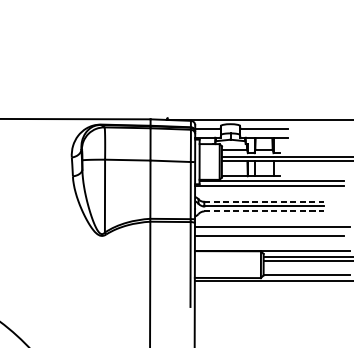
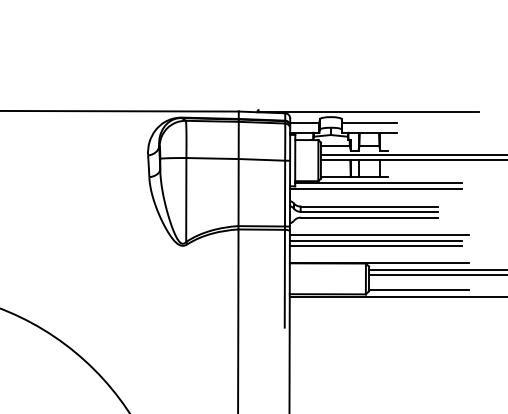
line: (264, 201) -> (369, 206), dashed -> solid
line: (264, 211) -> (369, 217), dashed -> solid
line: (269, 231) -> (375, 240), added

